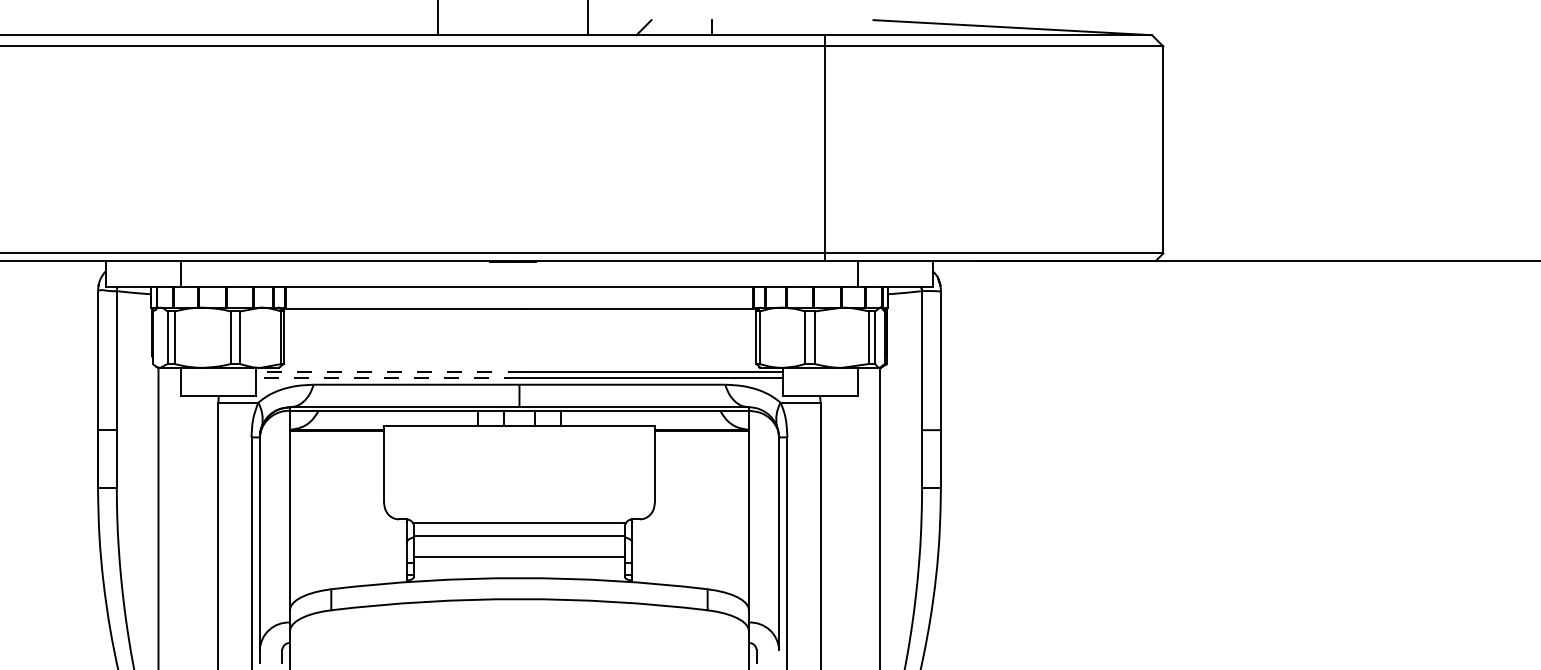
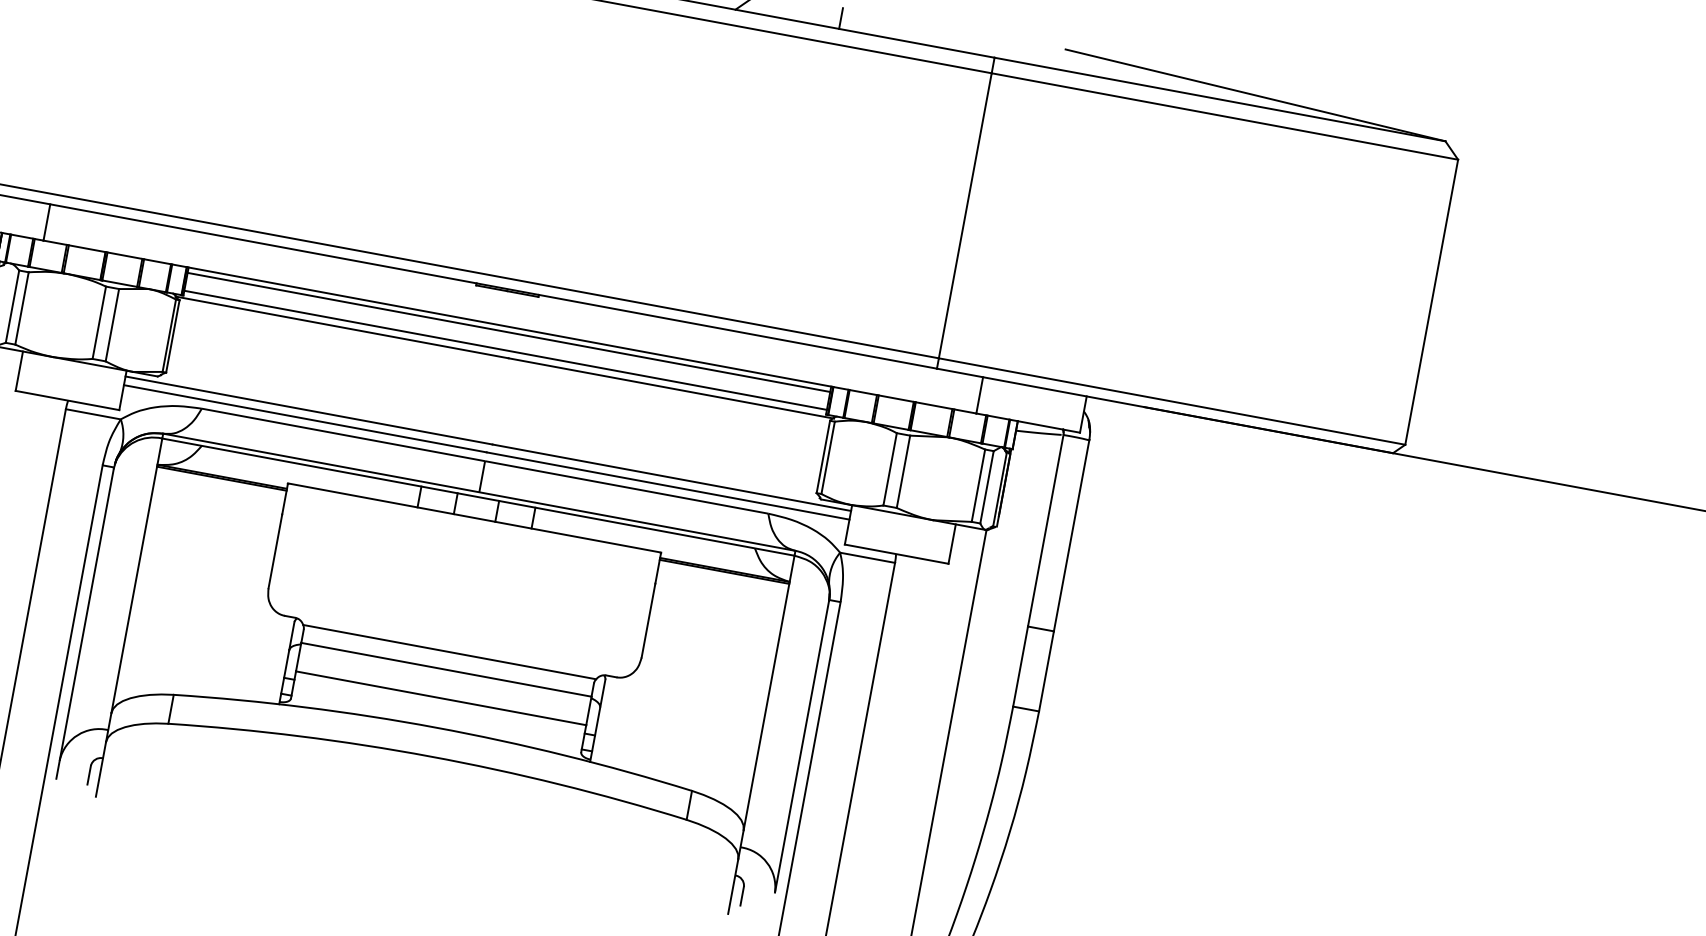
line: (519, 291) -> (508, 332), added
line: (519, 304) -> (505, 350), added
line: (388, 372) -> (307, 410), dashed -> solid
line: (387, 378) -> (304, 418), dashed -> solid

